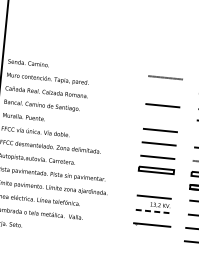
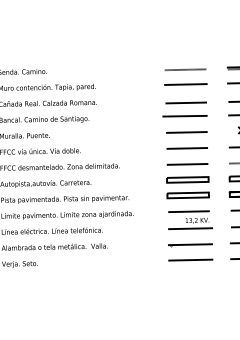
line: (164, 90) -> (185, 84), added
line: (160, 116) -> (184, 115), added
part: (154, 183) -> (187, 195), added
line: (153, 211) -> (190, 228), dashed -> solid
line: (150, 237) -> (190, 259), added

